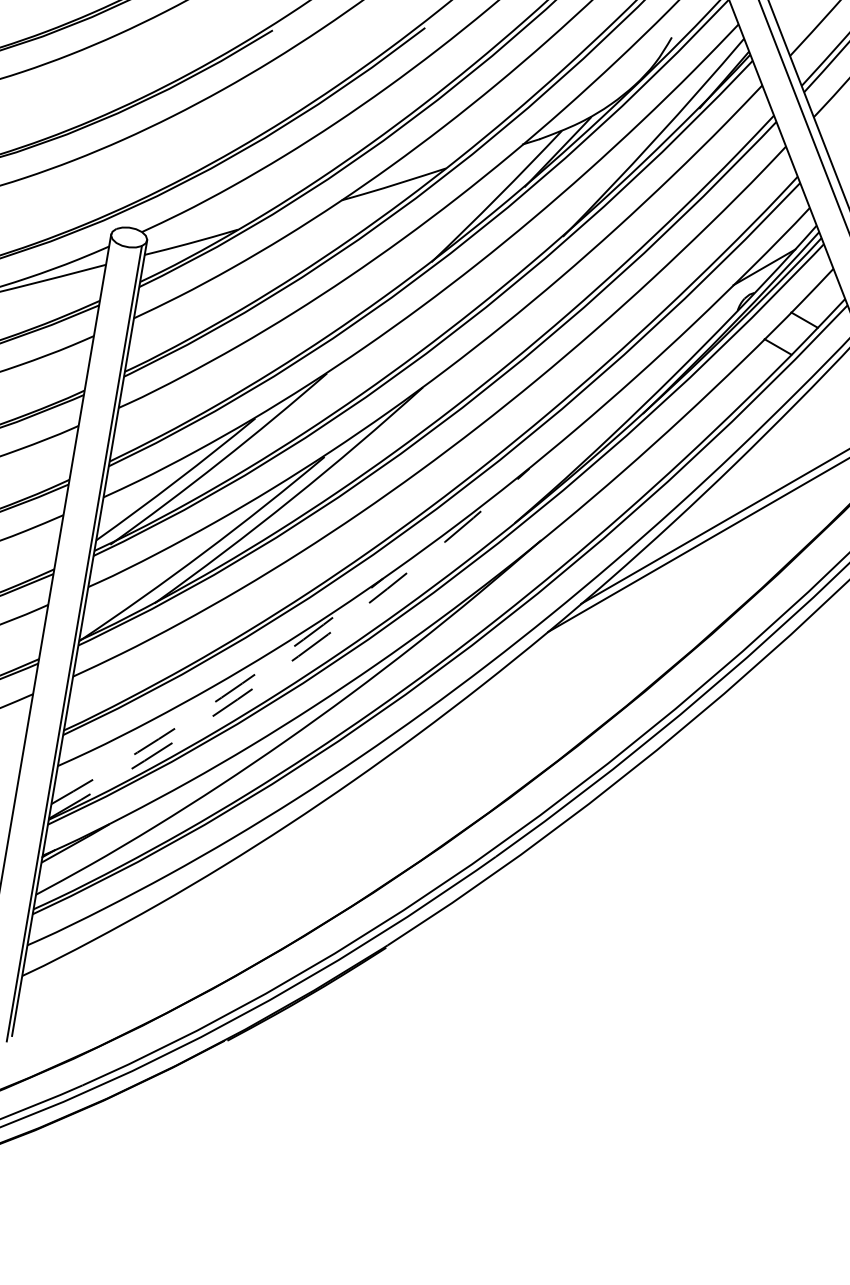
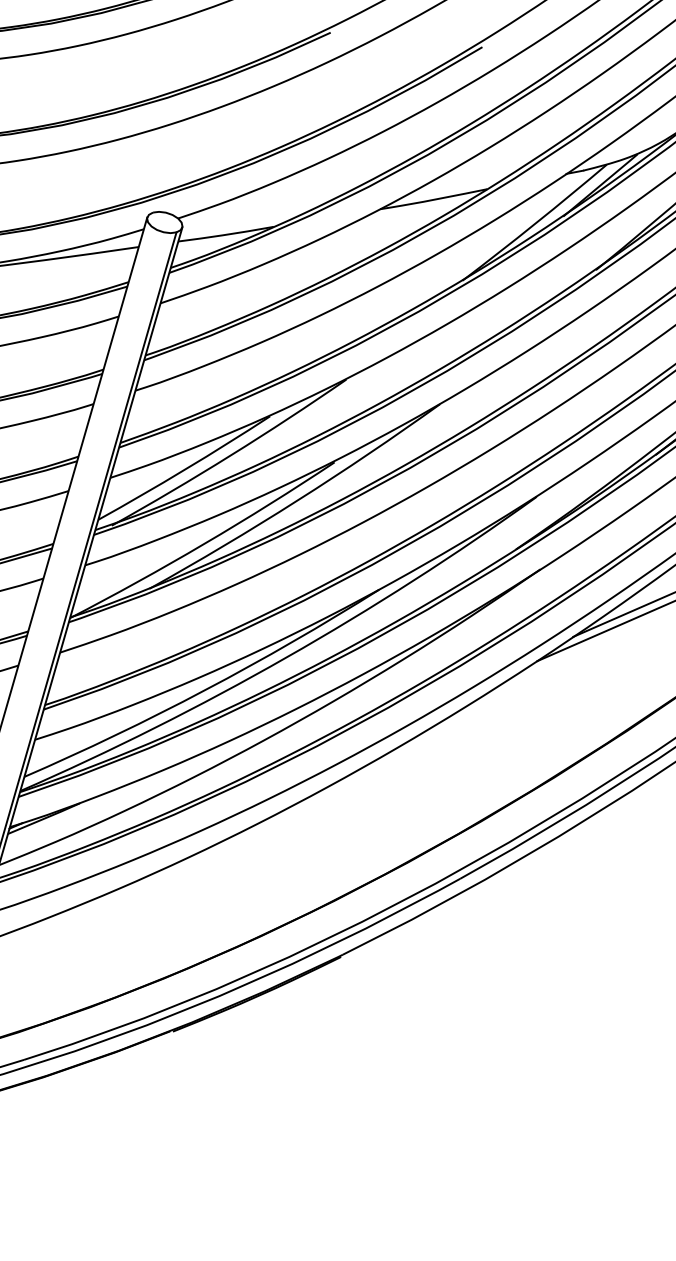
arc: (298, 656) -> (286, 657), dashed -> solid
arc: (221, 697) -> (205, 689), dashed -> solid

